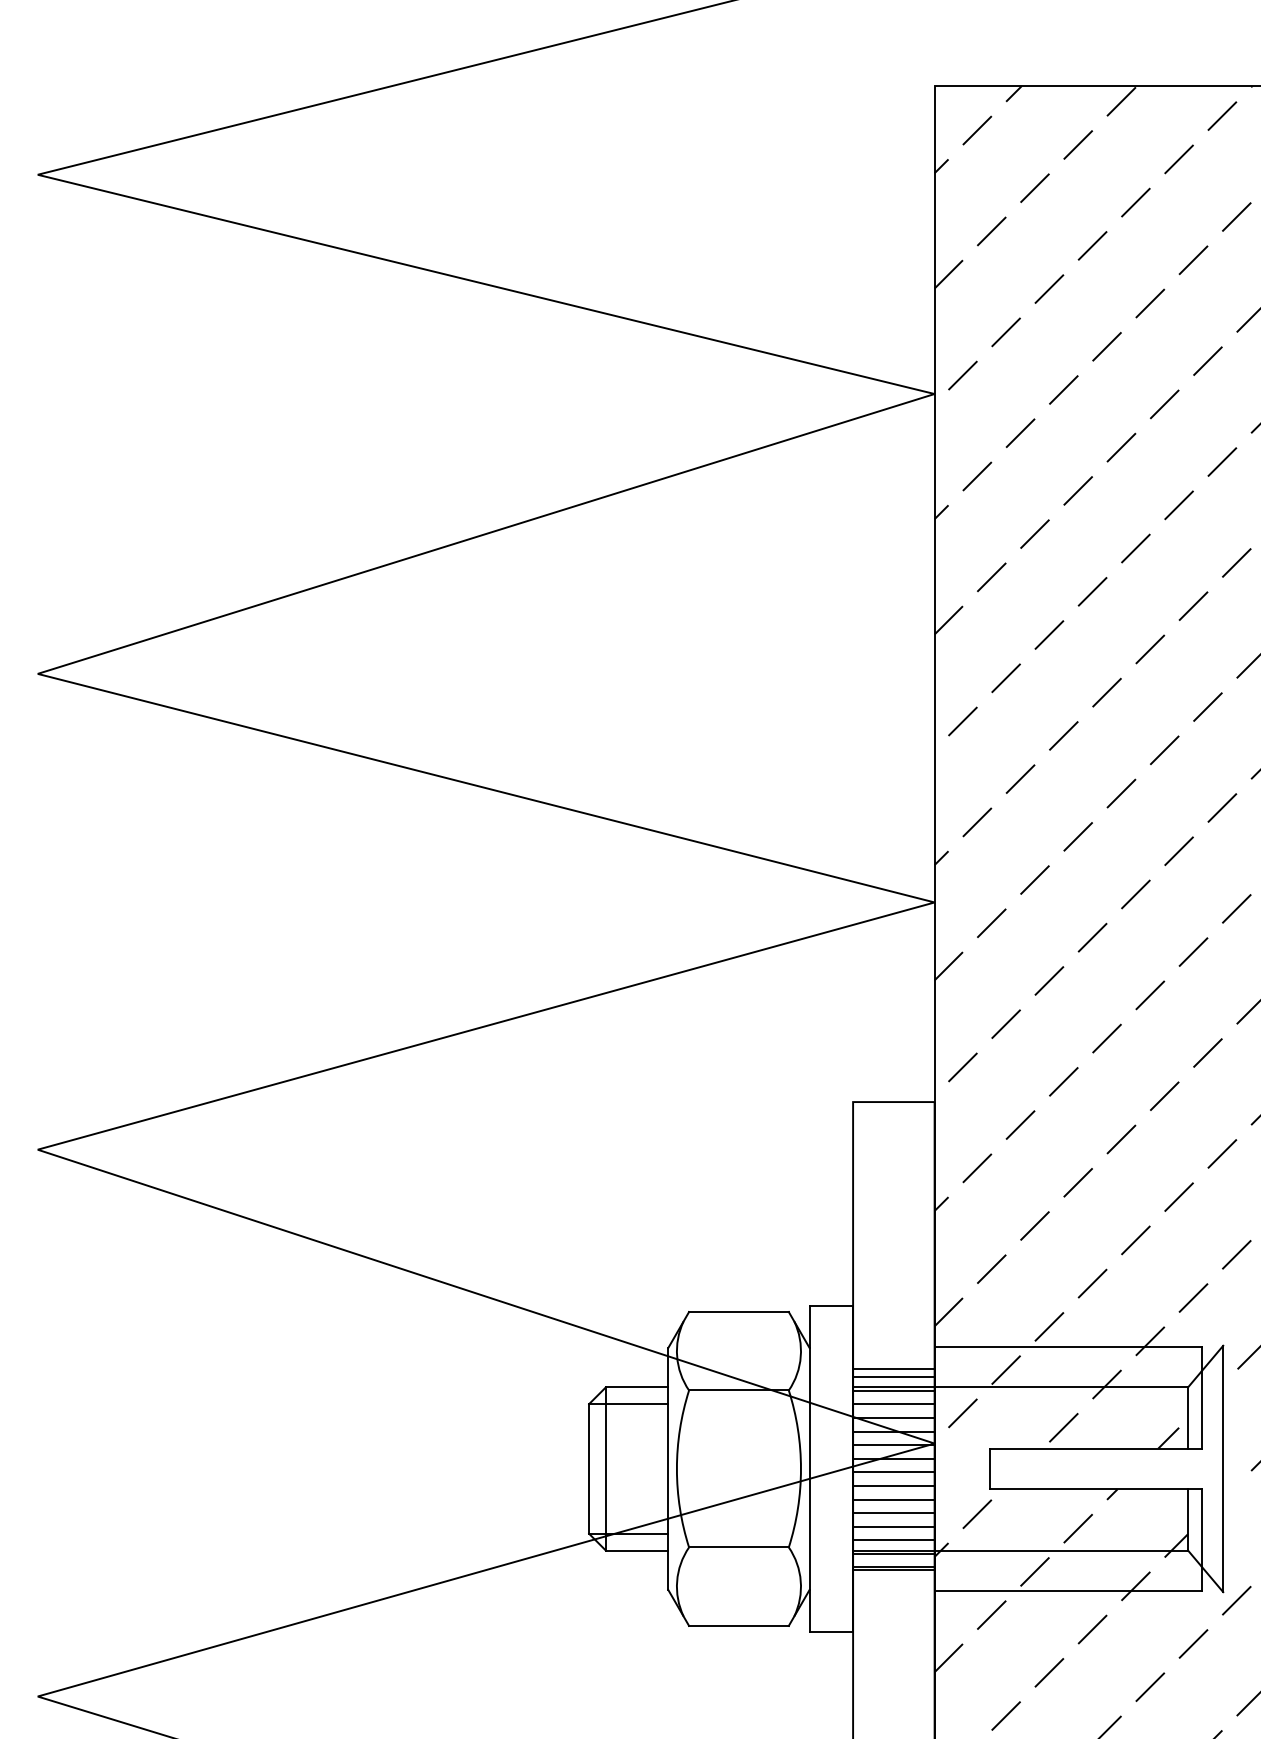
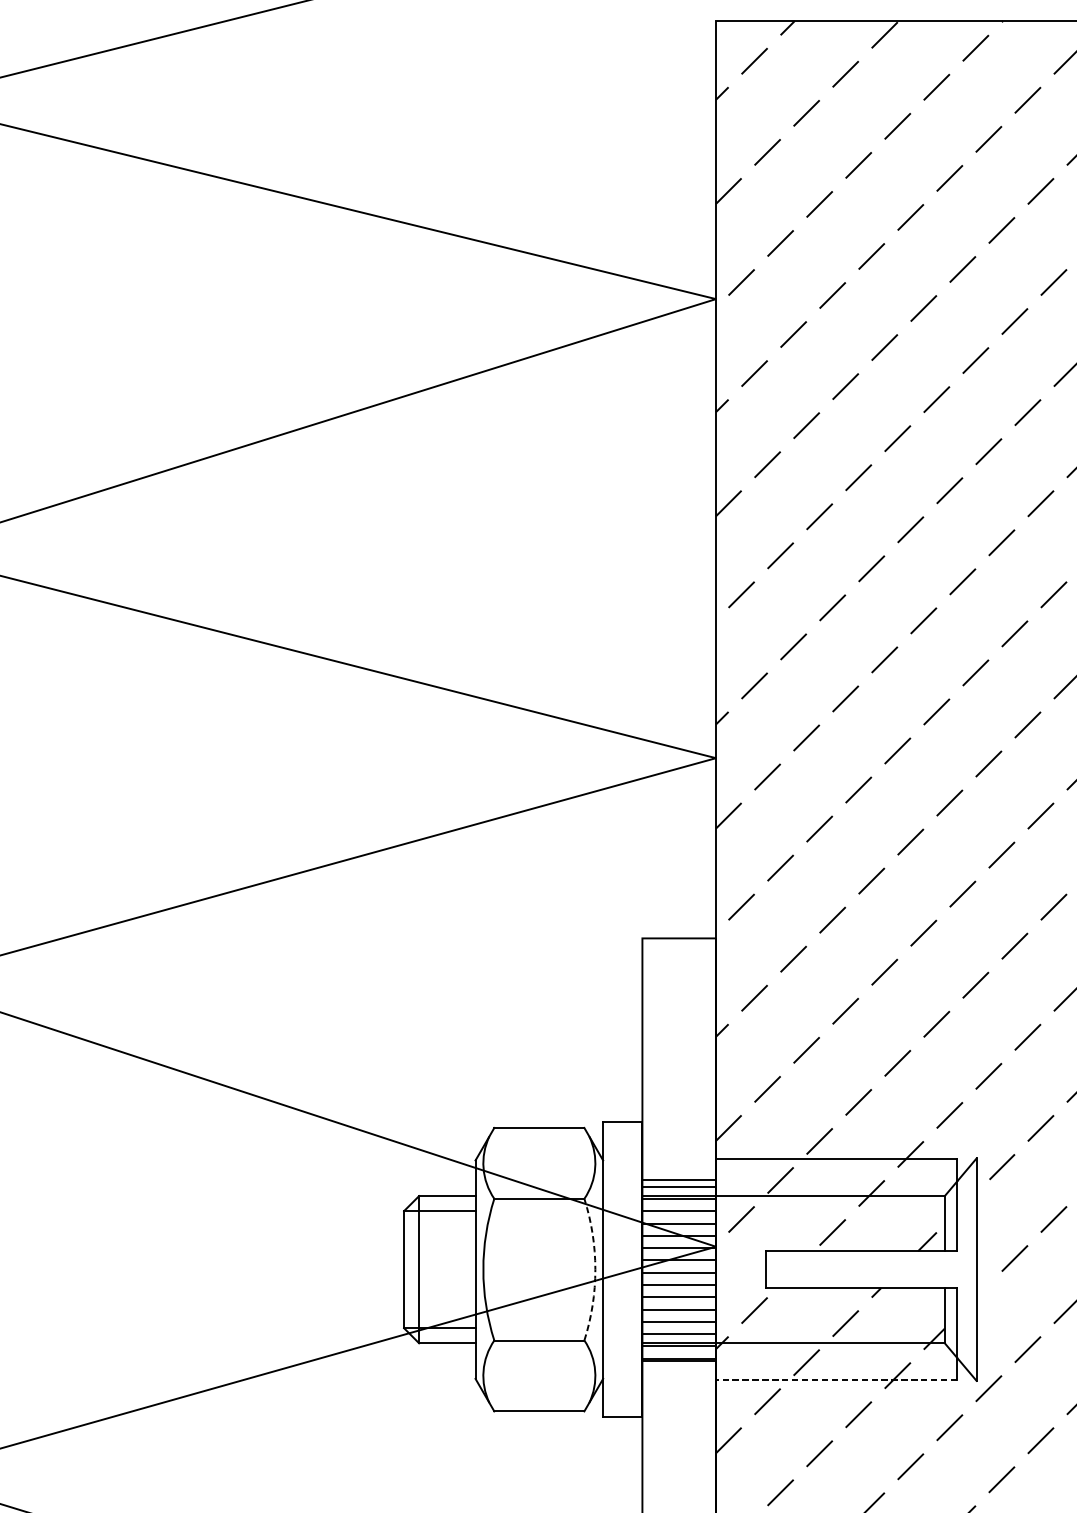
arc: (800, 1468) -> (594, 1269), solid -> dashed
line: (1068, 1591) -> (836, 1380), solid -> dashed

